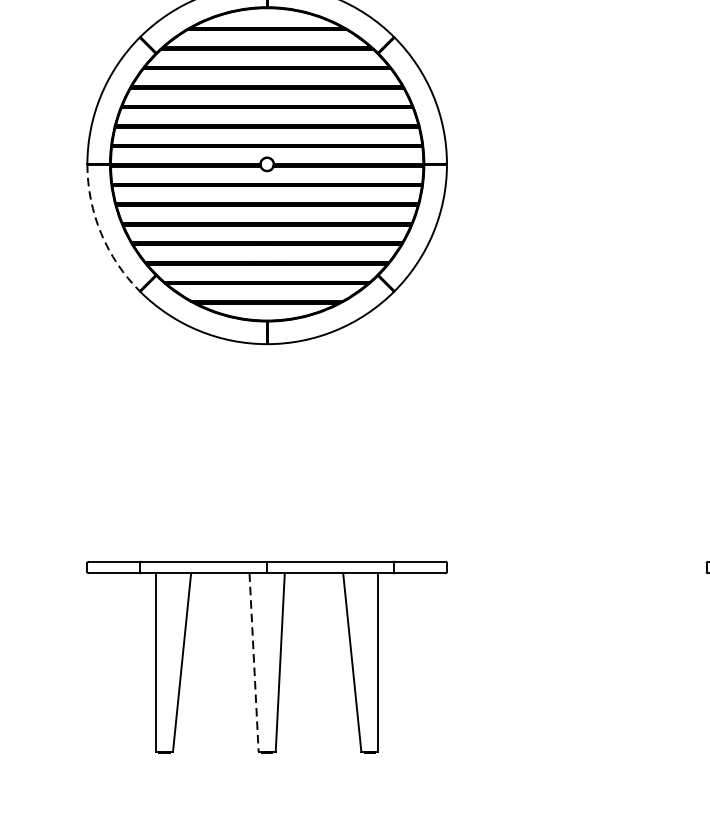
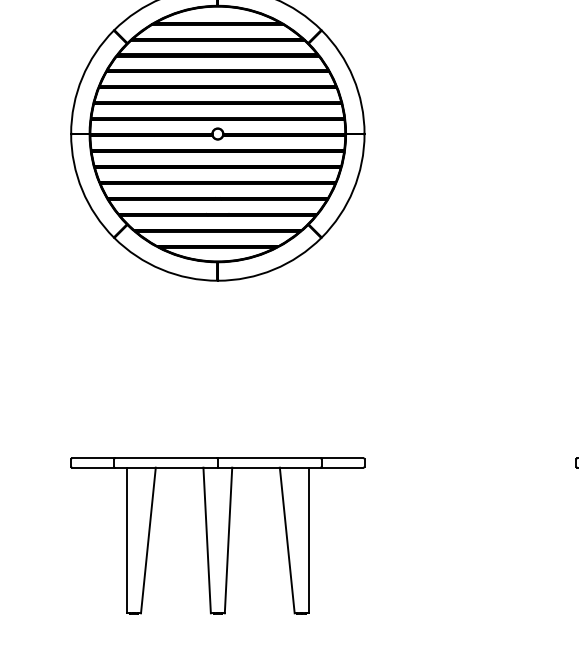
arc: (101, 233) -> (82, 190), dashed -> solid
line: (254, 662) -> (207, 540), dashed -> solid

